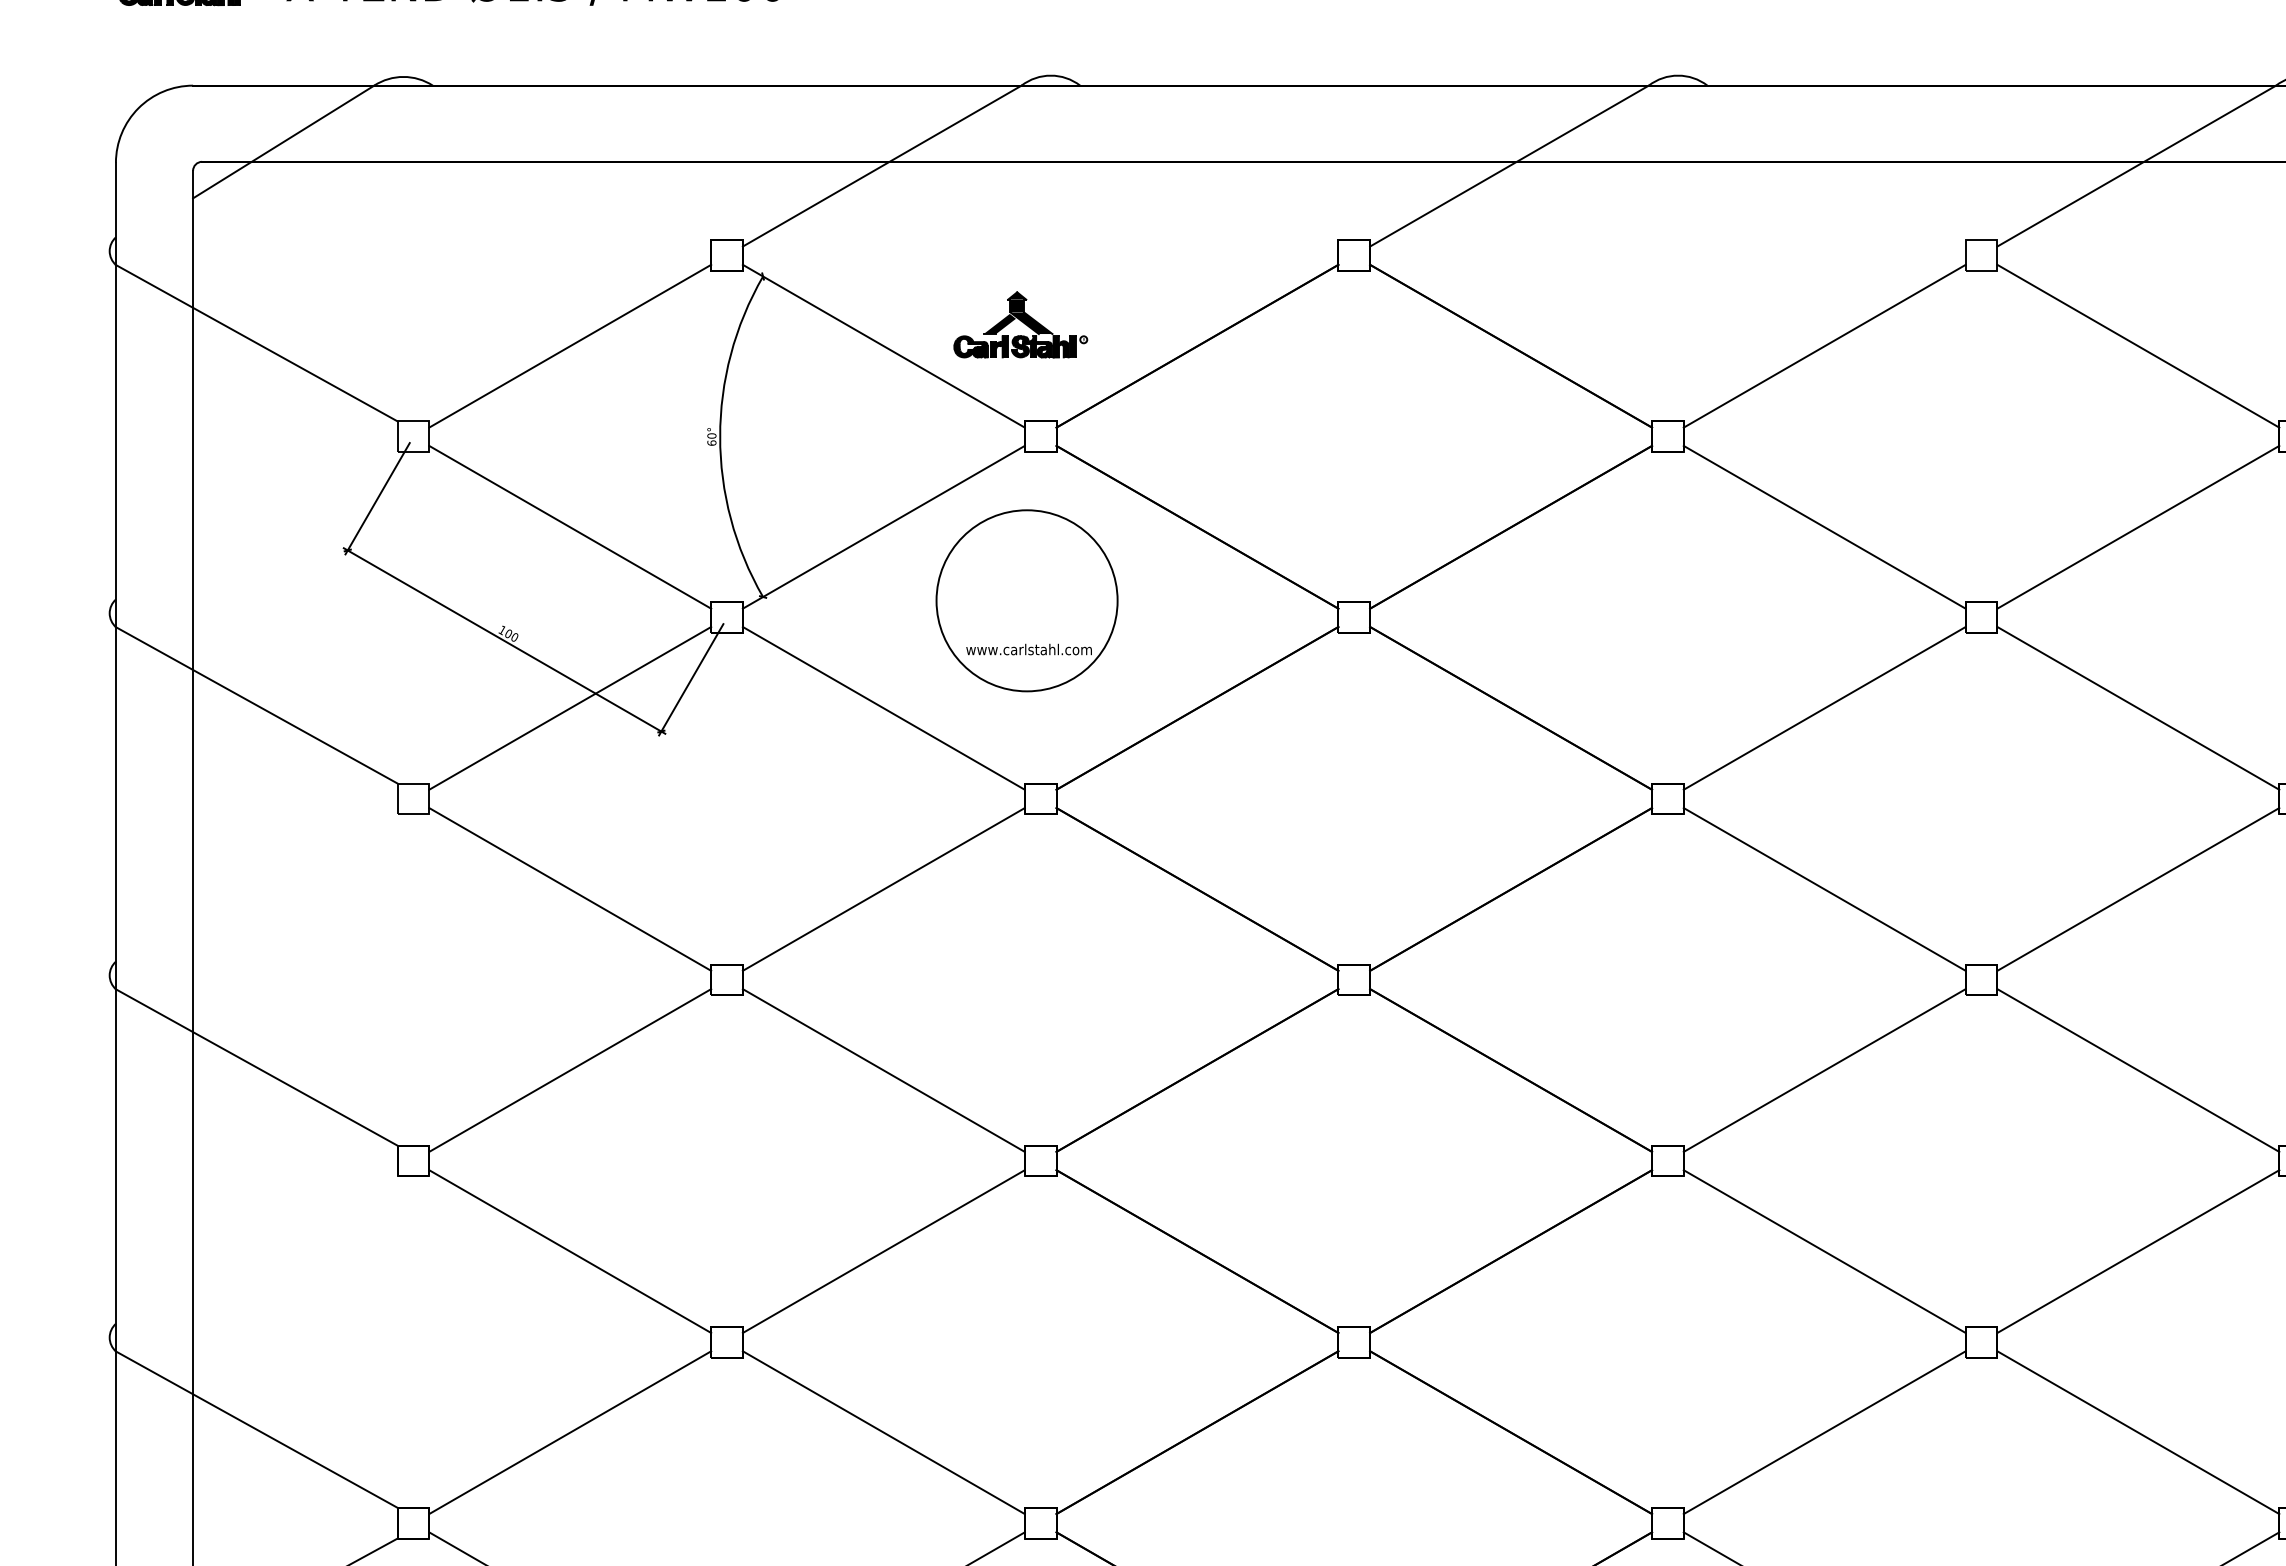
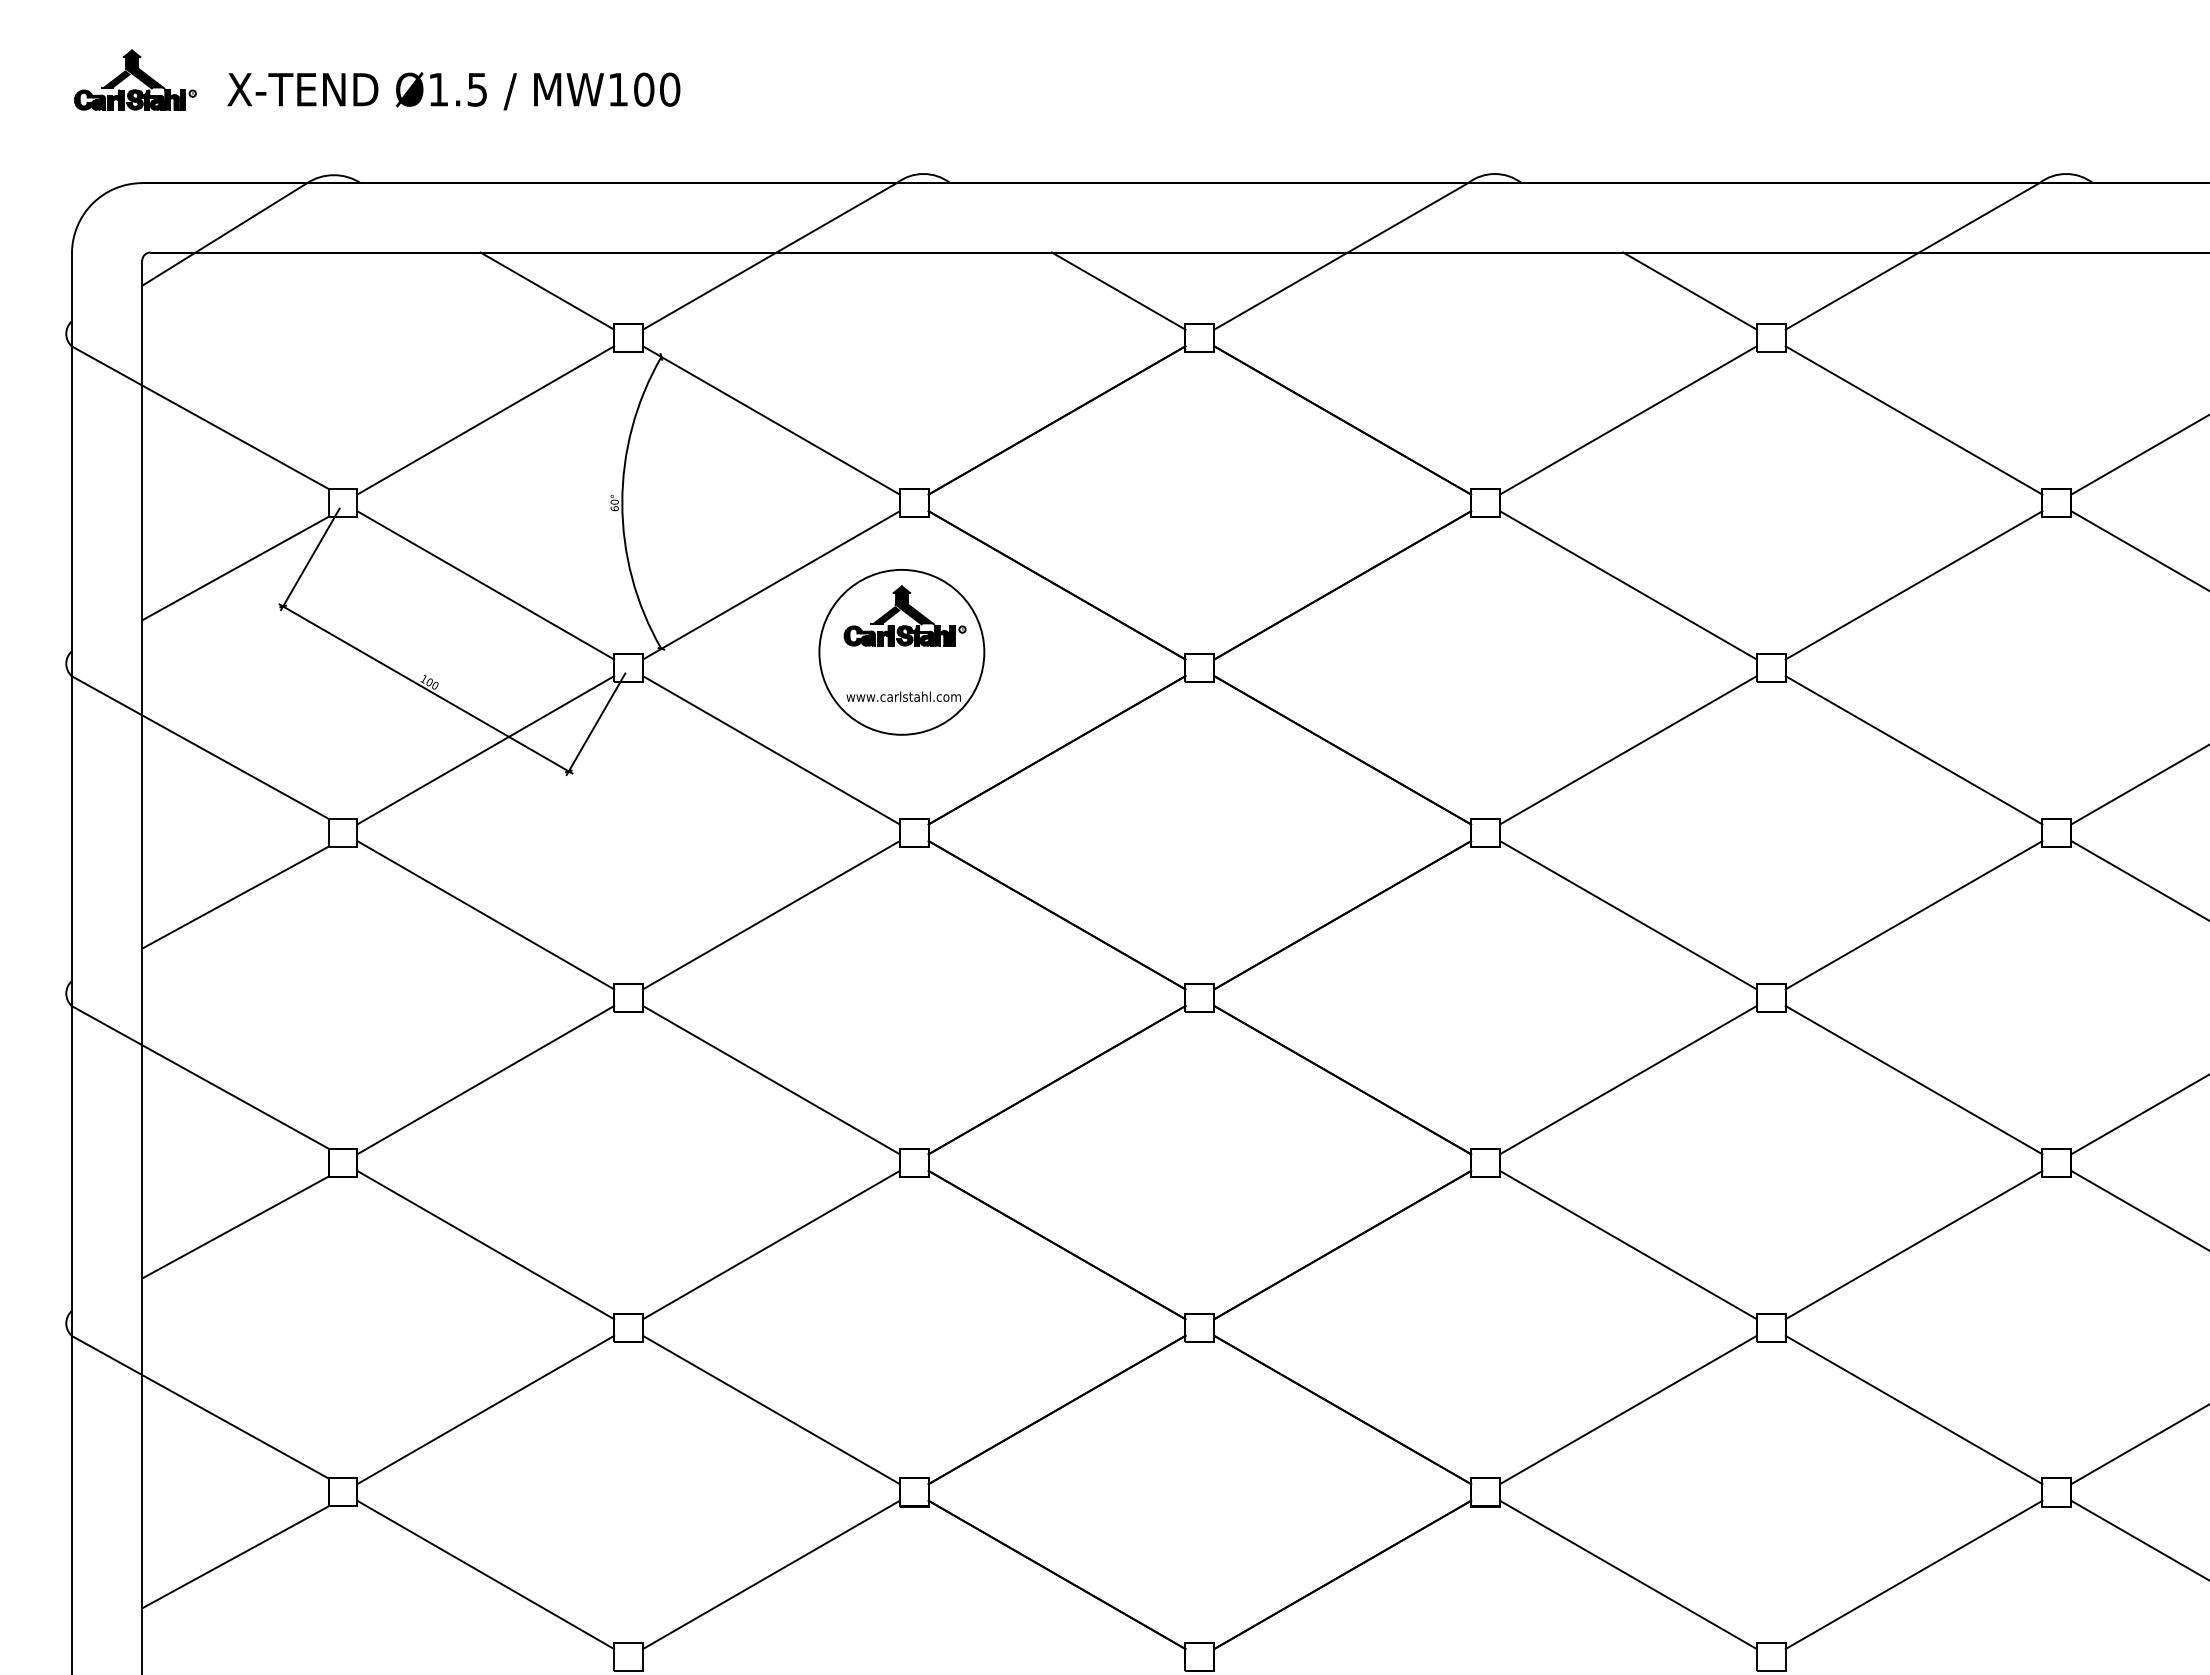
line: (638, 203) -> (547, 290), added
line: (1264, 203) -> (1118, 290), added
line: (1891, 203) -> (1689, 290), added
part: (1020, 324) -> (904, 615), moved
line: (295, 508) -> (235, 568), added
line: (295, 869) -> (235, 897), added
line: (295, 1232) -> (235, 1227), added

